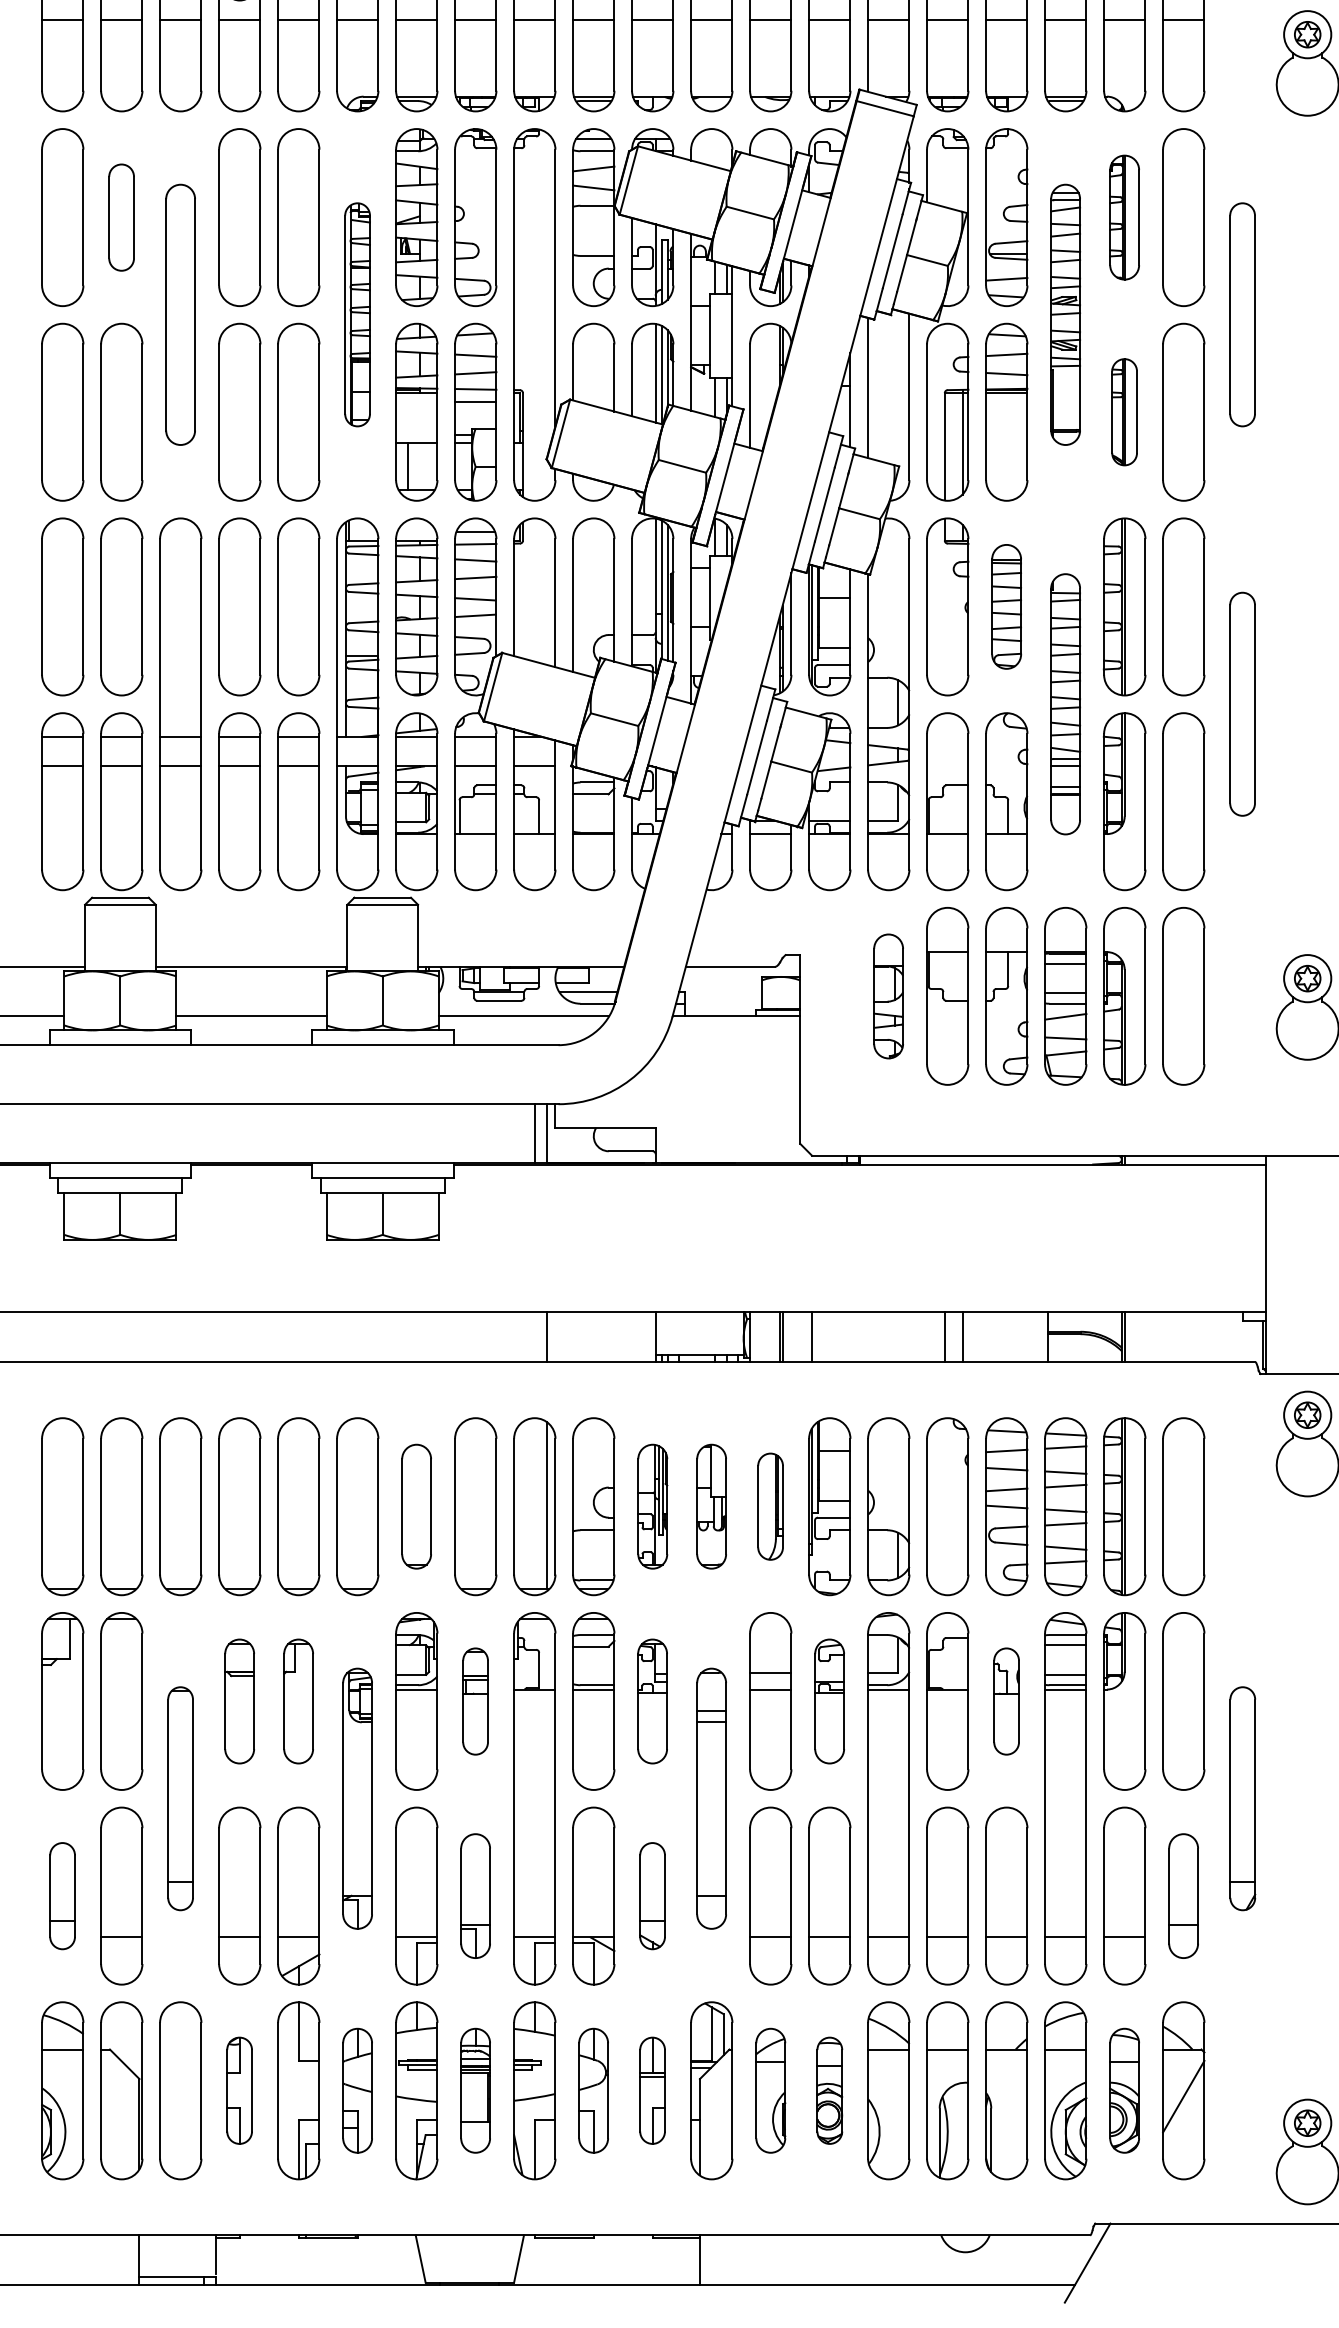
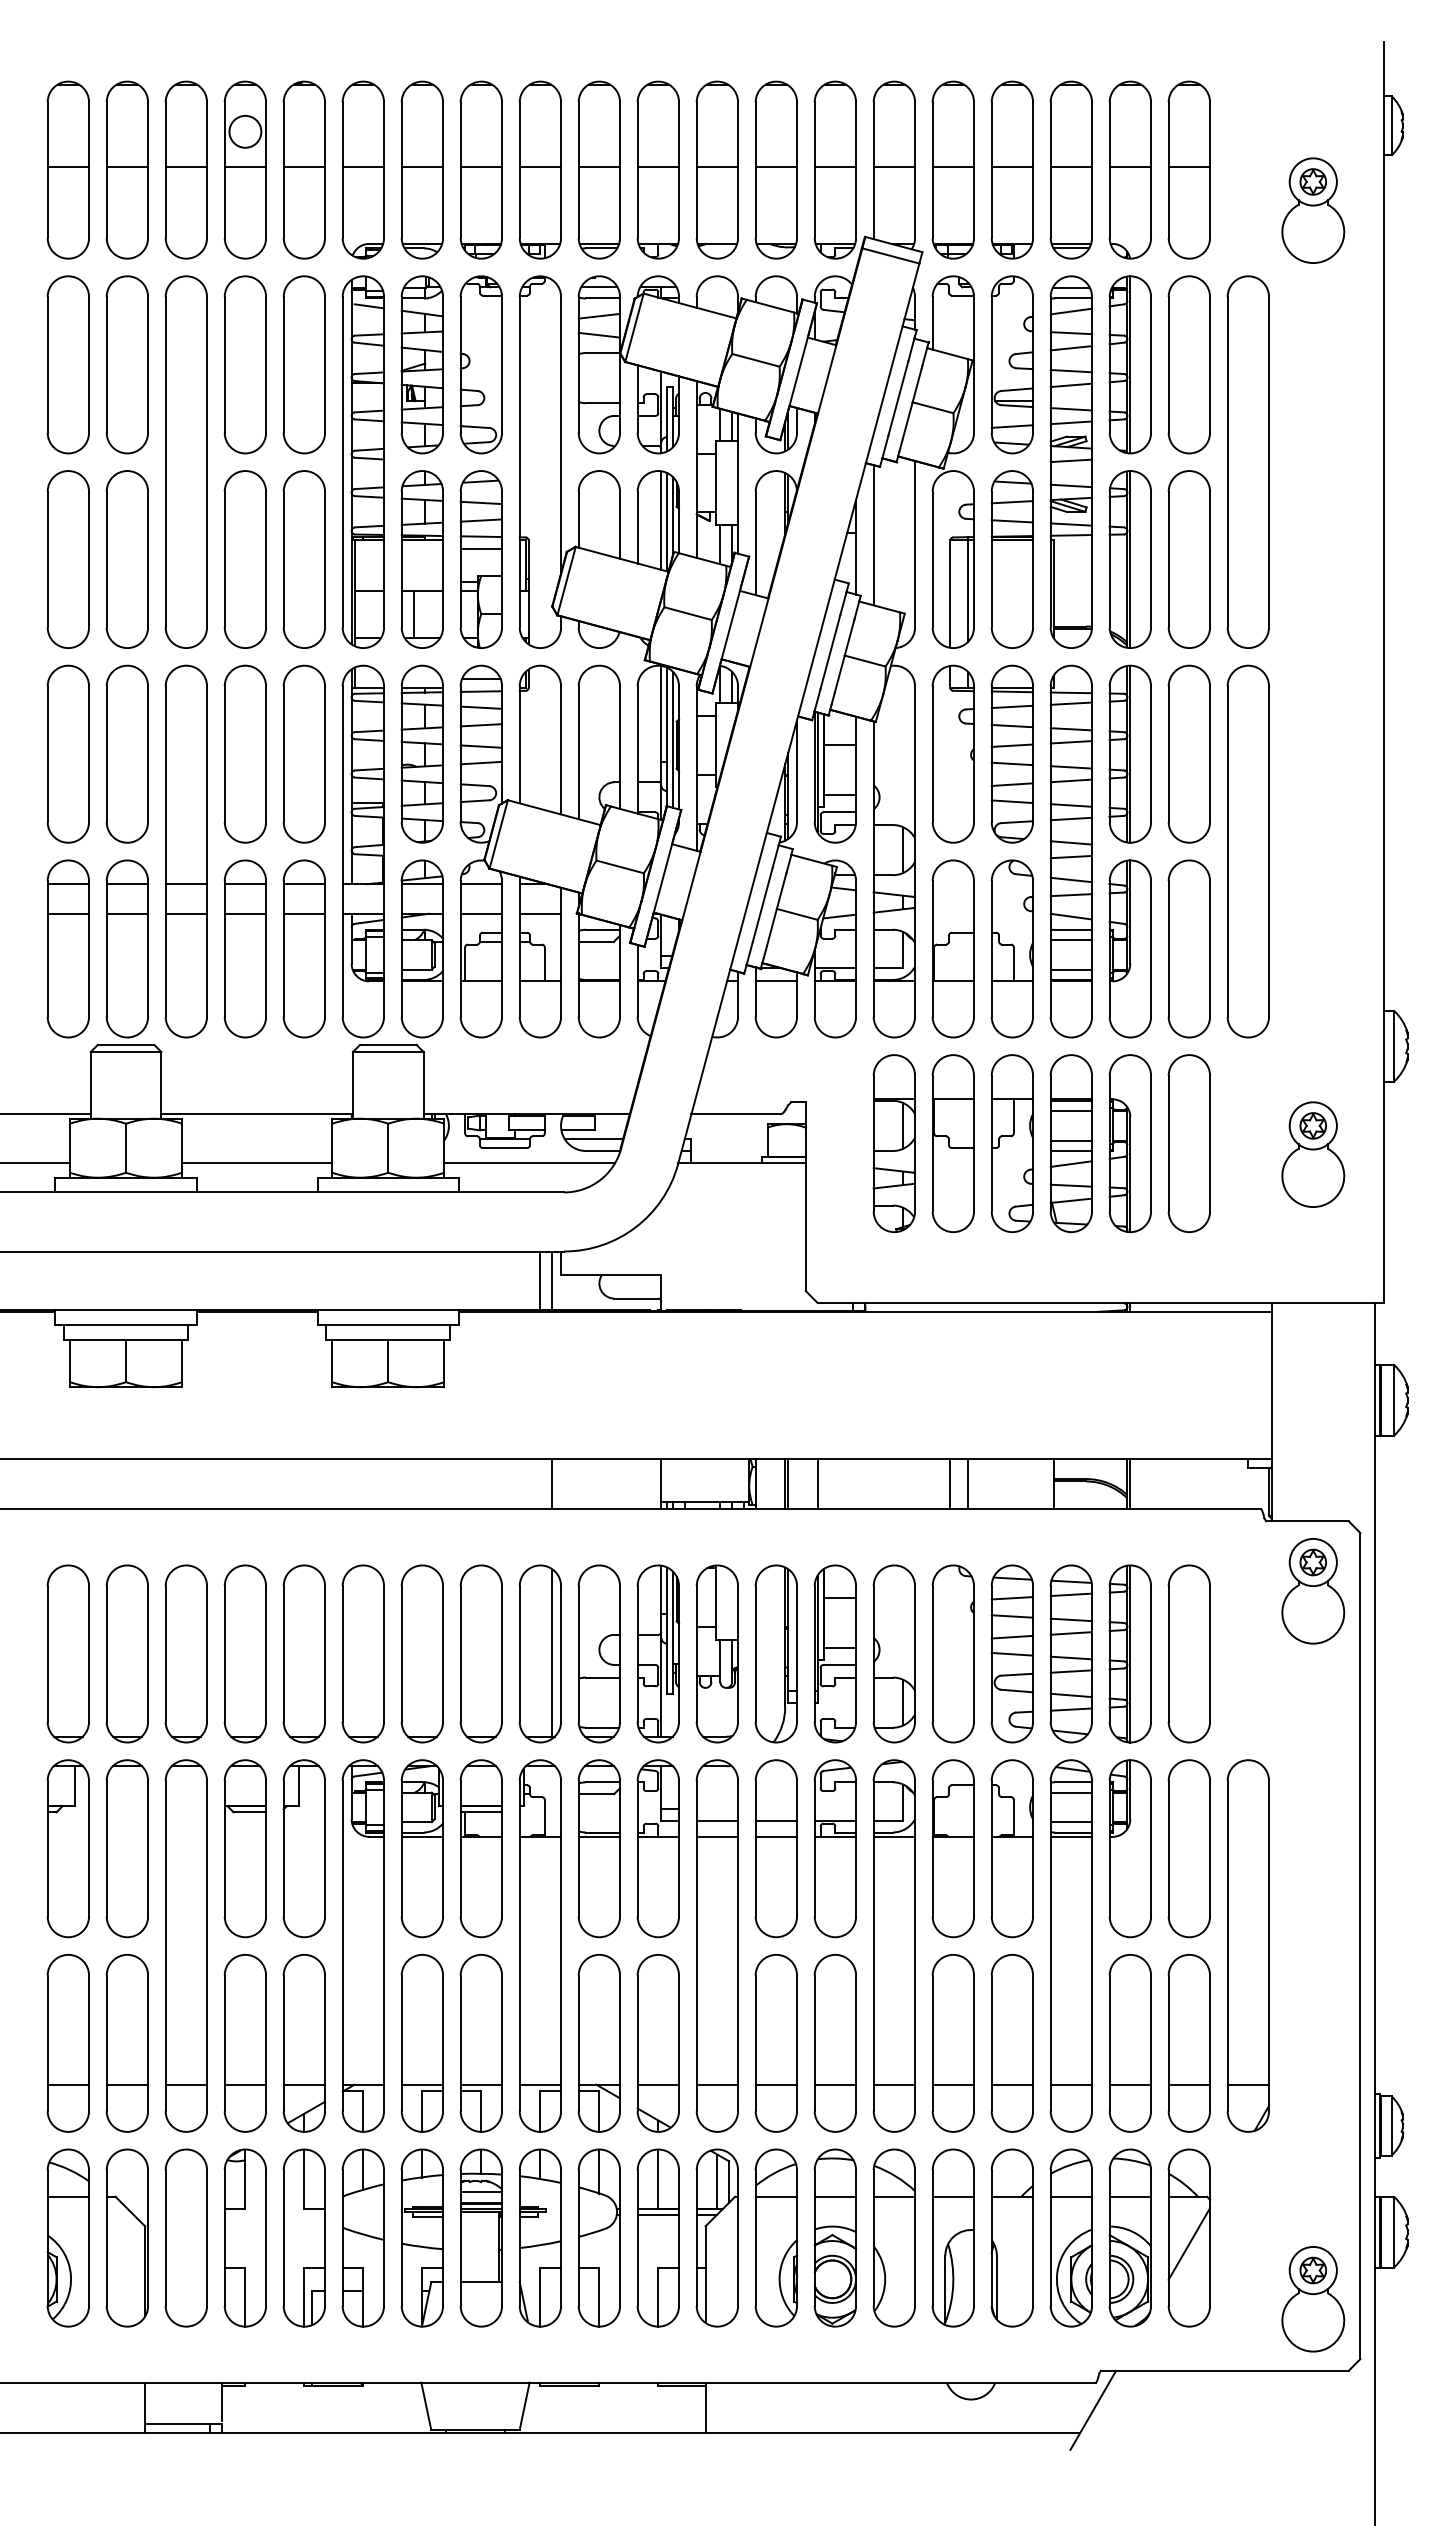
part: (120, 217) -> (126, 364), size x1.67
part: (1123, 217) -> (1129, 364), size x1.43
part: (179, 314) -> (185, 461), size x1.43
part: (356, 314) -> (362, 461), size x1.67
part: (1064, 314) -> (1070, 461), size x1.43
part: (1241, 314) -> (1247, 461), size x1.67
part: (1123, 412) -> (1129, 559), size x1.67
part: (1005, 606) -> (1011, 753), size x1.43
part: (1064, 704) -> (1070, 851), size x1.43
part: (1241, 704) -> (1247, 851), size x1.67
part: (887, 996) -> (893, 1143), size x1.43
part: (415, 1506) -> (421, 1653), size x1.43
part: (652, 1506) -> (658, 1653), size x1.43
part: (710, 1506) -> (716, 1653), size x1.43
part: (769, 1506) -> (775, 1653), size x1.67
part: (238, 1701) -> (244, 1848), size x1.43
part: (297, 1701) -> (303, 1848), size x1.43
part: (474, 1701) -> (480, 1848), size x1.67
part: (651, 1701) -> (657, 1848), size x1.43
part: (828, 1701) -> (834, 1848), size x1.43
part: (1005, 1701) -> (1011, 1848), size x1.67
part: (179, 1798) -> (185, 1945), size x1.67
part: (356, 1798) -> (362, 1945), size x1.43
part: (710, 1798) -> (716, 1945), size x1.43
part: (1242, 1798) -> (1248, 1945), size x1.67
part: (61, 1896) -> (67, 2043), size x1.67
part: (474, 1896) -> (480, 2043), size x1.43
part: (651, 1896) -> (657, 2043), size x1.67
part: (1182, 1896) -> (1188, 2043), size x1.43
part: (238, 2090) -> (244, 2237), size x1.67
part: (356, 2090) -> (362, 2237), size x1.43
part: (474, 2090) -> (480, 2237), size x1.43
part: (592, 2090) -> (598, 2237), size x1.43
part: (651, 2090) -> (657, 2237), size x1.67
part: (770, 2090) -> (776, 2237), size x1.43
part: (829, 2090) -> (835, 2237), size x1.67
part: (1123, 2090) -> (1129, 2237), size x1.43

